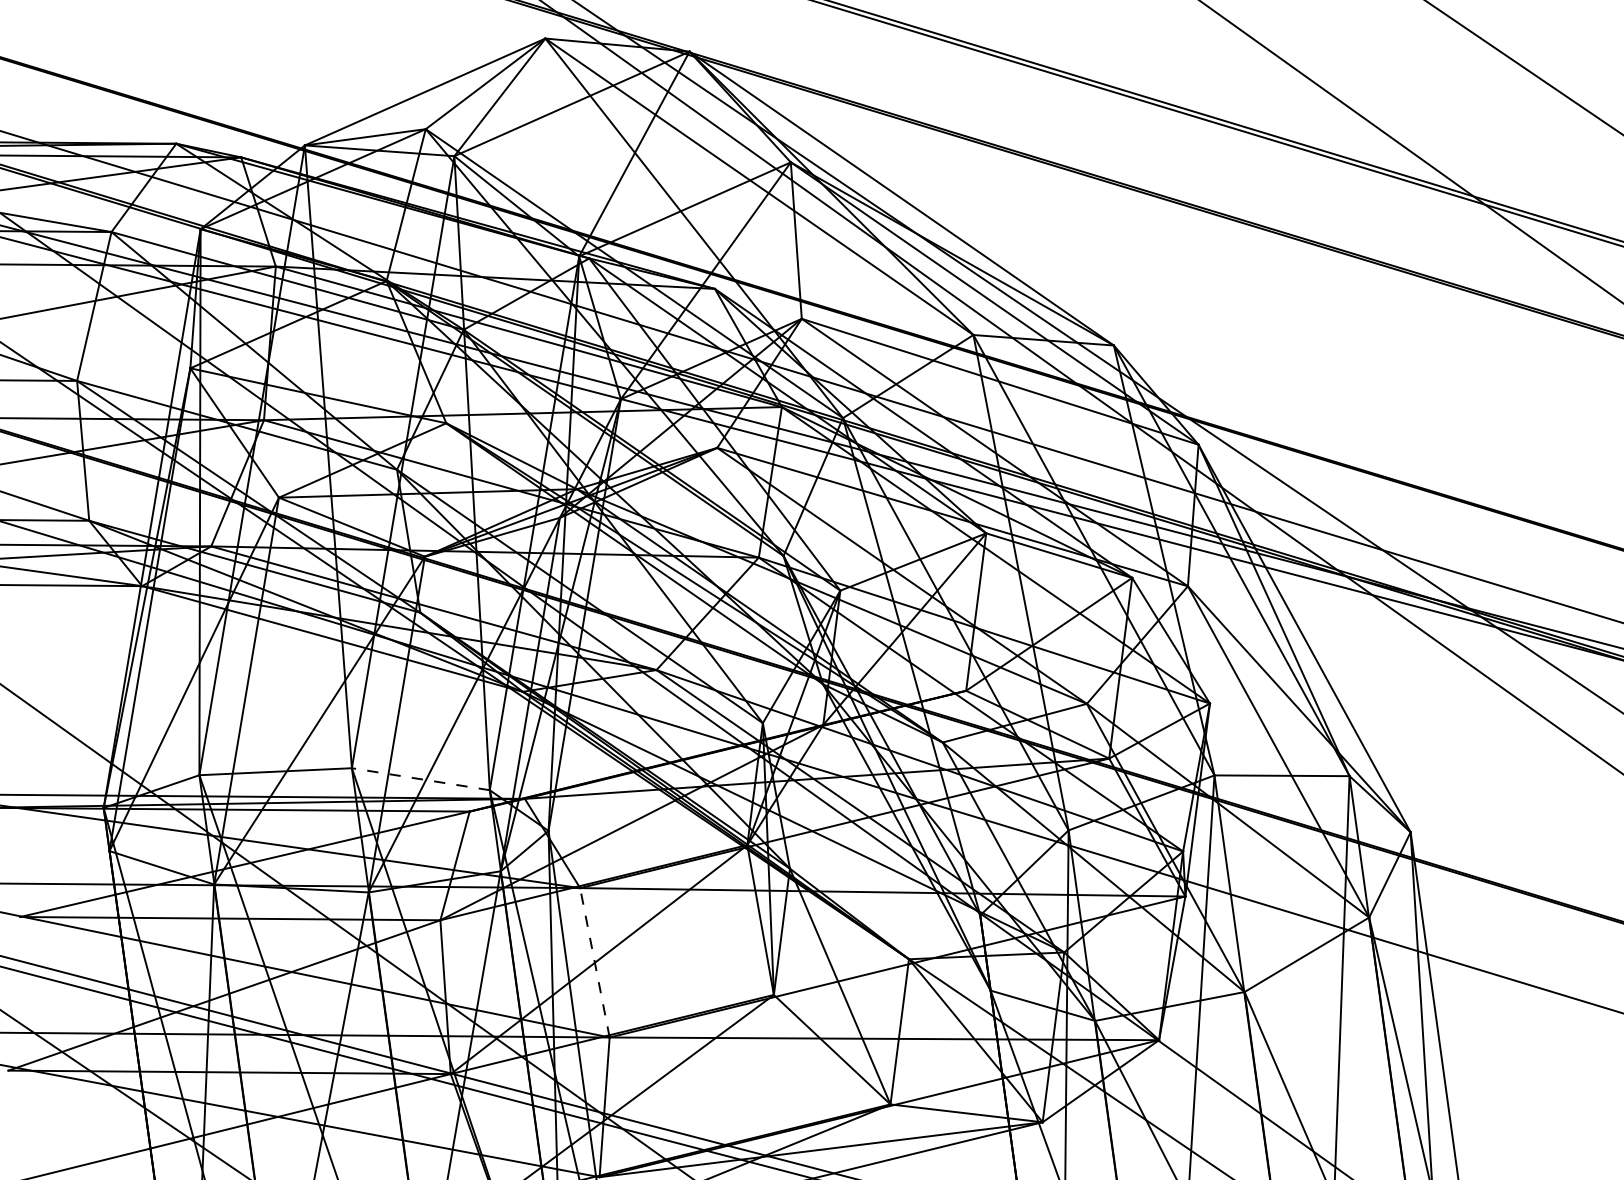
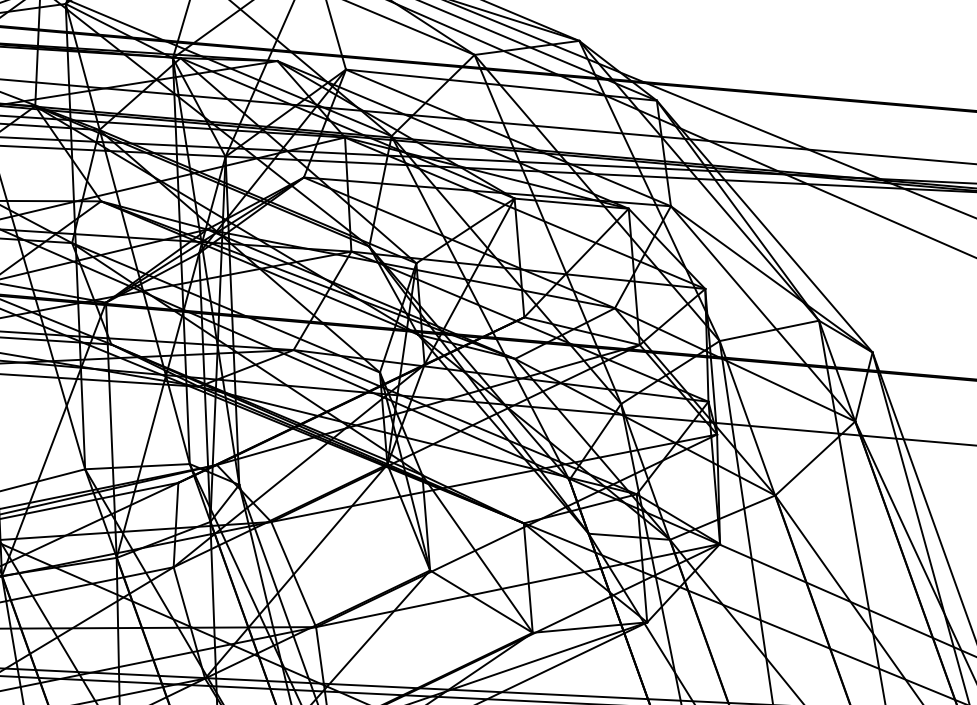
line: (420, 779) -> (137, 466), dashed -> solid
line: (594, 962) -> (293, 574), dashed -> solid

